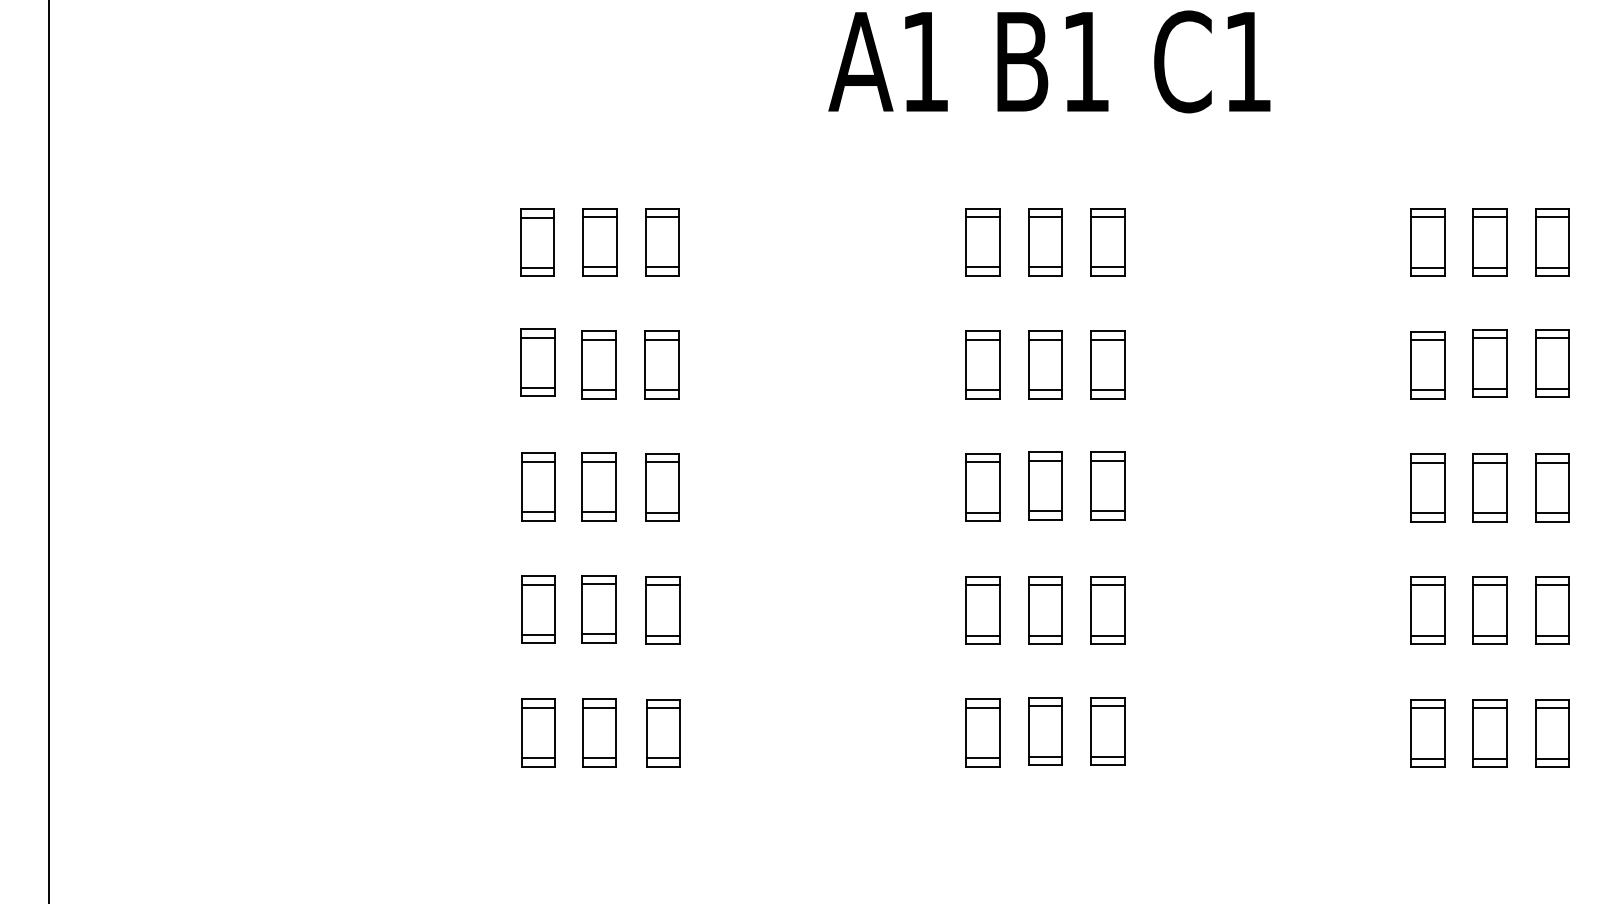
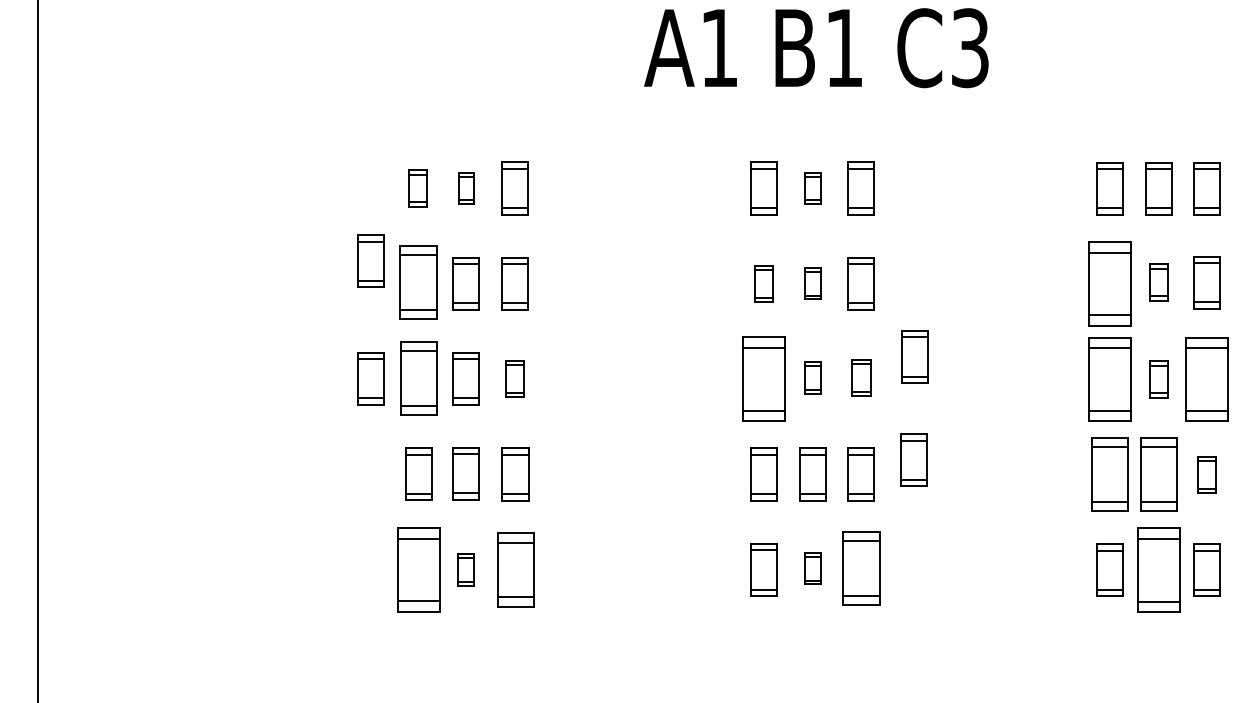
text: (1247, 61) -> (969, 47), C1 -> C3
part: (537, 242) -> (417, 188), size x0.7
part: (599, 242) -> (466, 188), size x0.6
part: (1045, 242) -> (812, 188), size x0.6
part: (476, 335) -> (370, 260), added
part: (537, 362) -> (417, 281), size x1.4
part: (1489, 363) -> (1158, 282), size x0.7
part: (982, 364) -> (763, 283), size x0.7
part: (1045, 364) -> (812, 283), size x0.6
part: (1427, 365) -> (1109, 284), size x1.6
part: (1176, 458) -> (914, 356), added
part: (1045, 485) -> (812, 377), size x0.6
part: (1107, 485) -> (861, 377), size x0.7
part: (476, 486) -> (370, 378), added
part: (538, 486) -> (418, 378), size x1.4
part: (662, 487) -> (515, 379), size x0.7
part: (982, 487) -> (763, 379), size x1.6
part: (1427, 487) -> (1109, 379), size x1.6
part: (1489, 487) -> (1158, 379), size x0.7
part: (1552, 487) -> (1207, 379), size x1.6
part: (1175, 591) -> (913, 459), added
part: (1427, 610) -> (1109, 474), size x1.4
part: (1489, 610) -> (1158, 474), size x1.4
part: (1552, 610) -> (1207, 474), size x0.7
part: (1045, 731) -> (812, 568), size x0.6
part: (1107, 731) -> (861, 568), size x1.4
part: (538, 732) -> (418, 569), size x1.6
part: (599, 732) -> (466, 569), size x0.6
part: (663, 733) -> (515, 570), size x1.4
part: (1489, 733) -> (1158, 570), size x1.6

